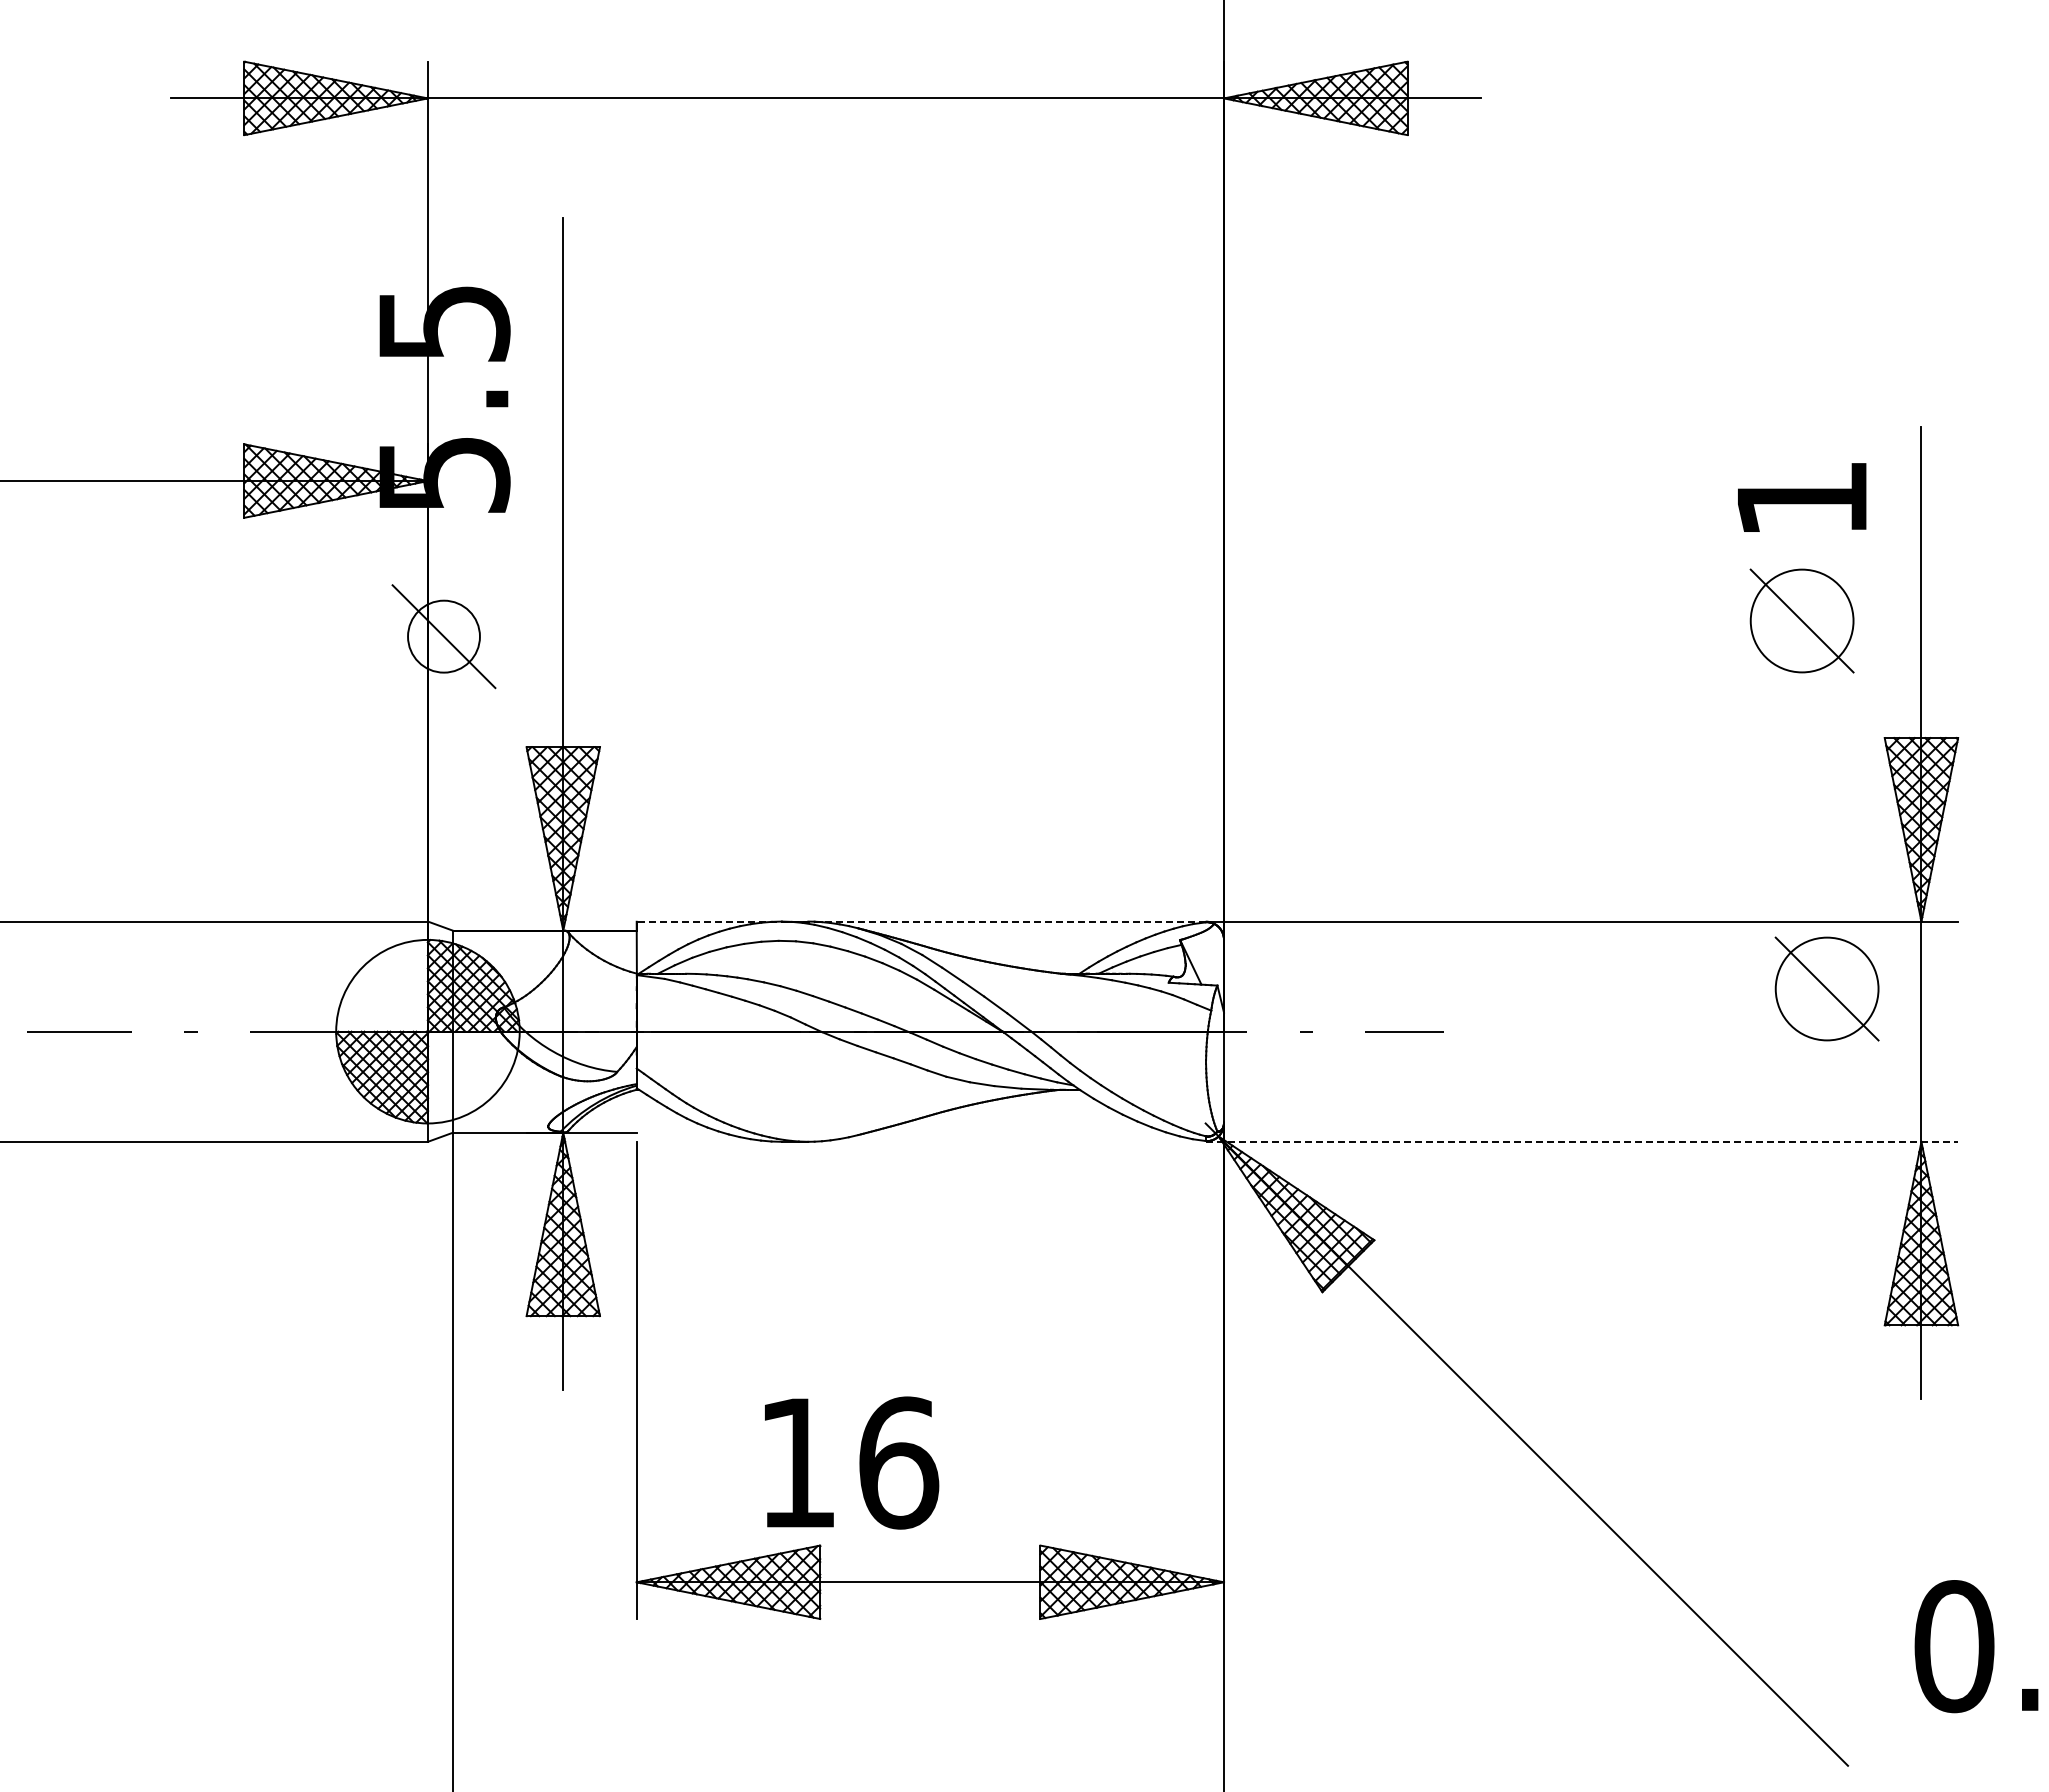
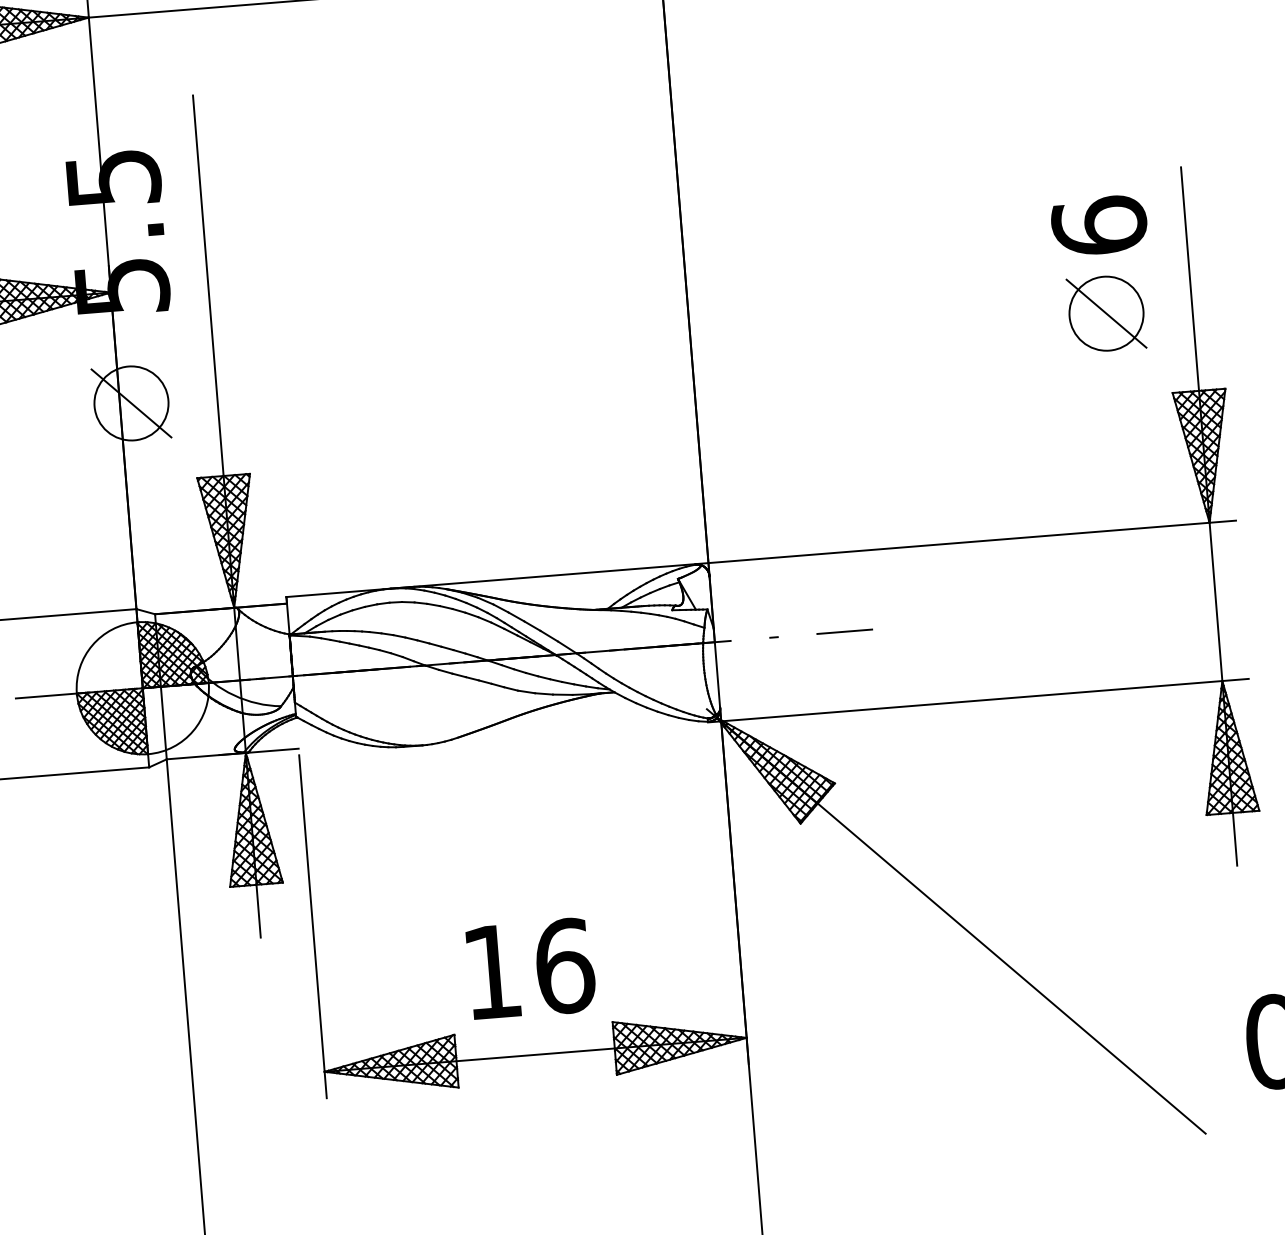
text: (1801, 498) -> (1098, 225), 1 -> 6
circle: (443, 636) -> (131, 403), size x1.43
line: (920, 921) -> (490, 580), dashed -> solid
part: (1826, 988) -> (1145, 576), removed
line: (1582, 1141) -> (978, 700), dashed -> solid
text: (852, 1462) -> (531, 968), moved

